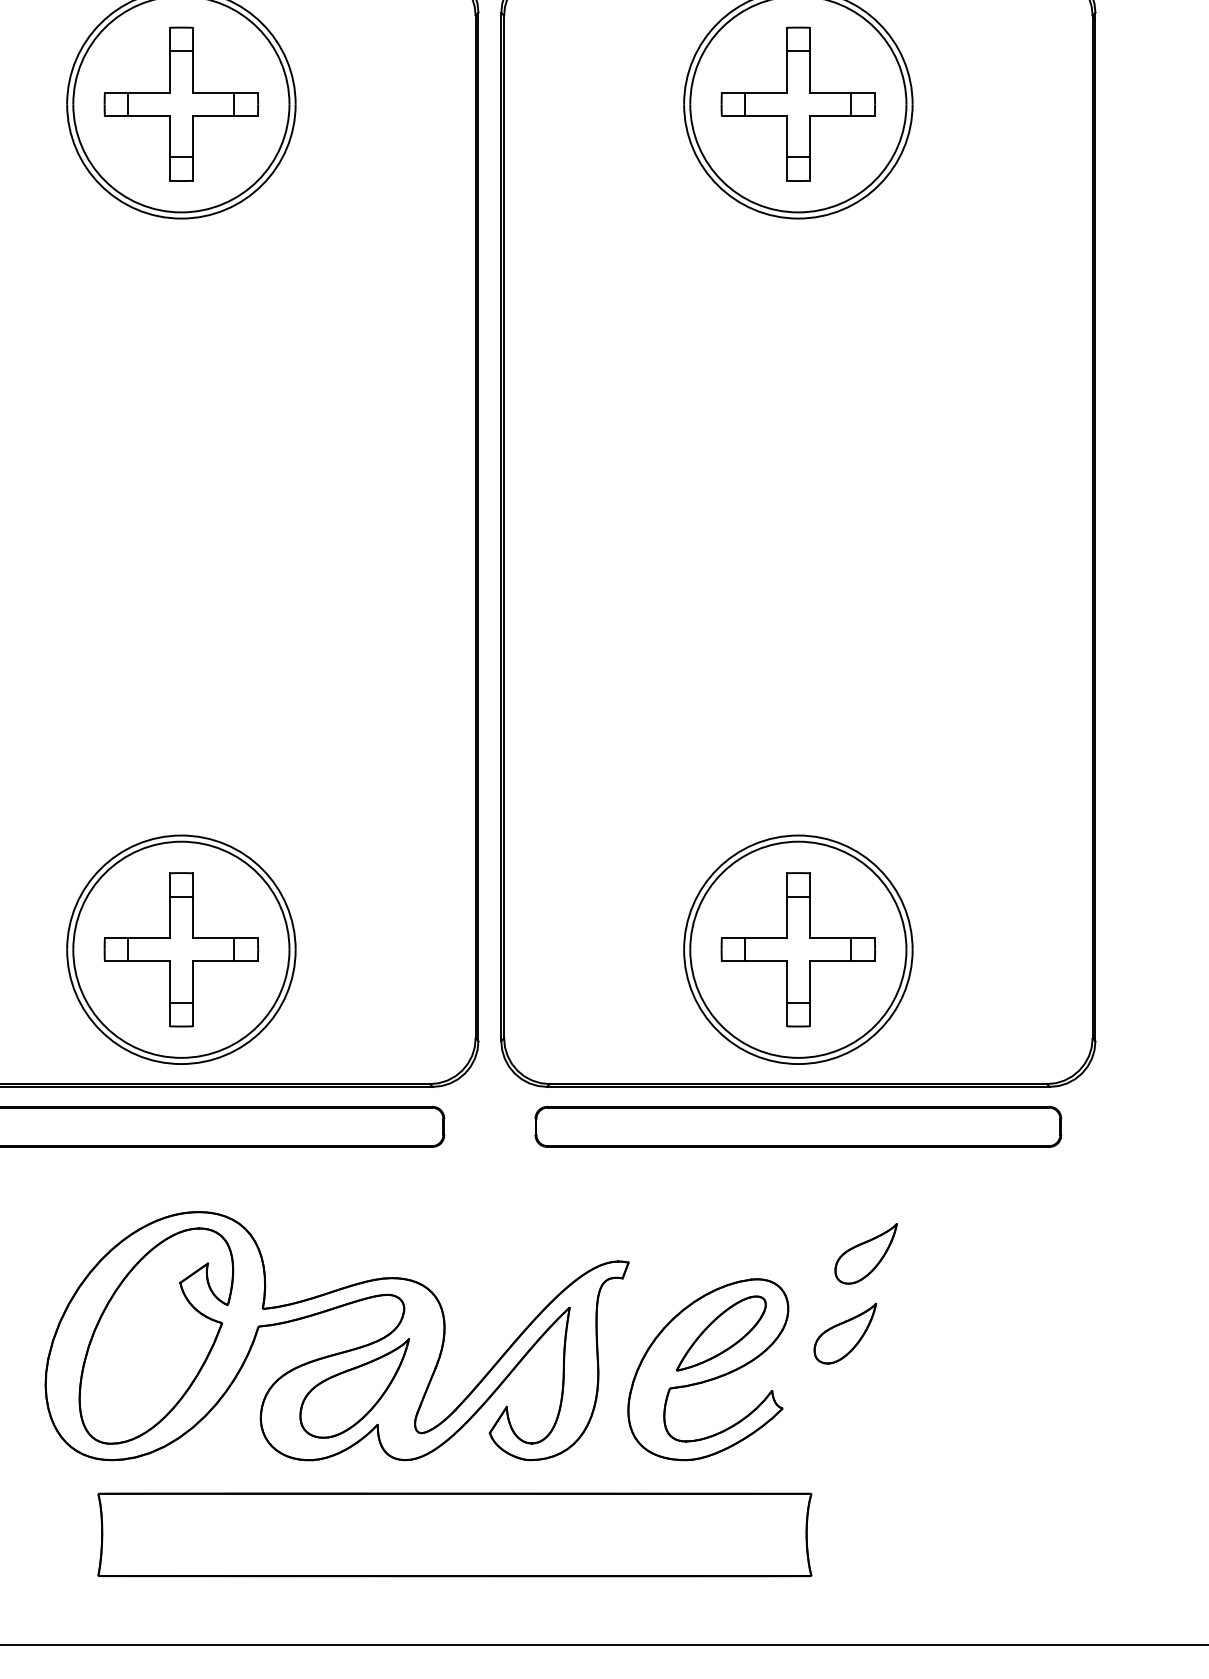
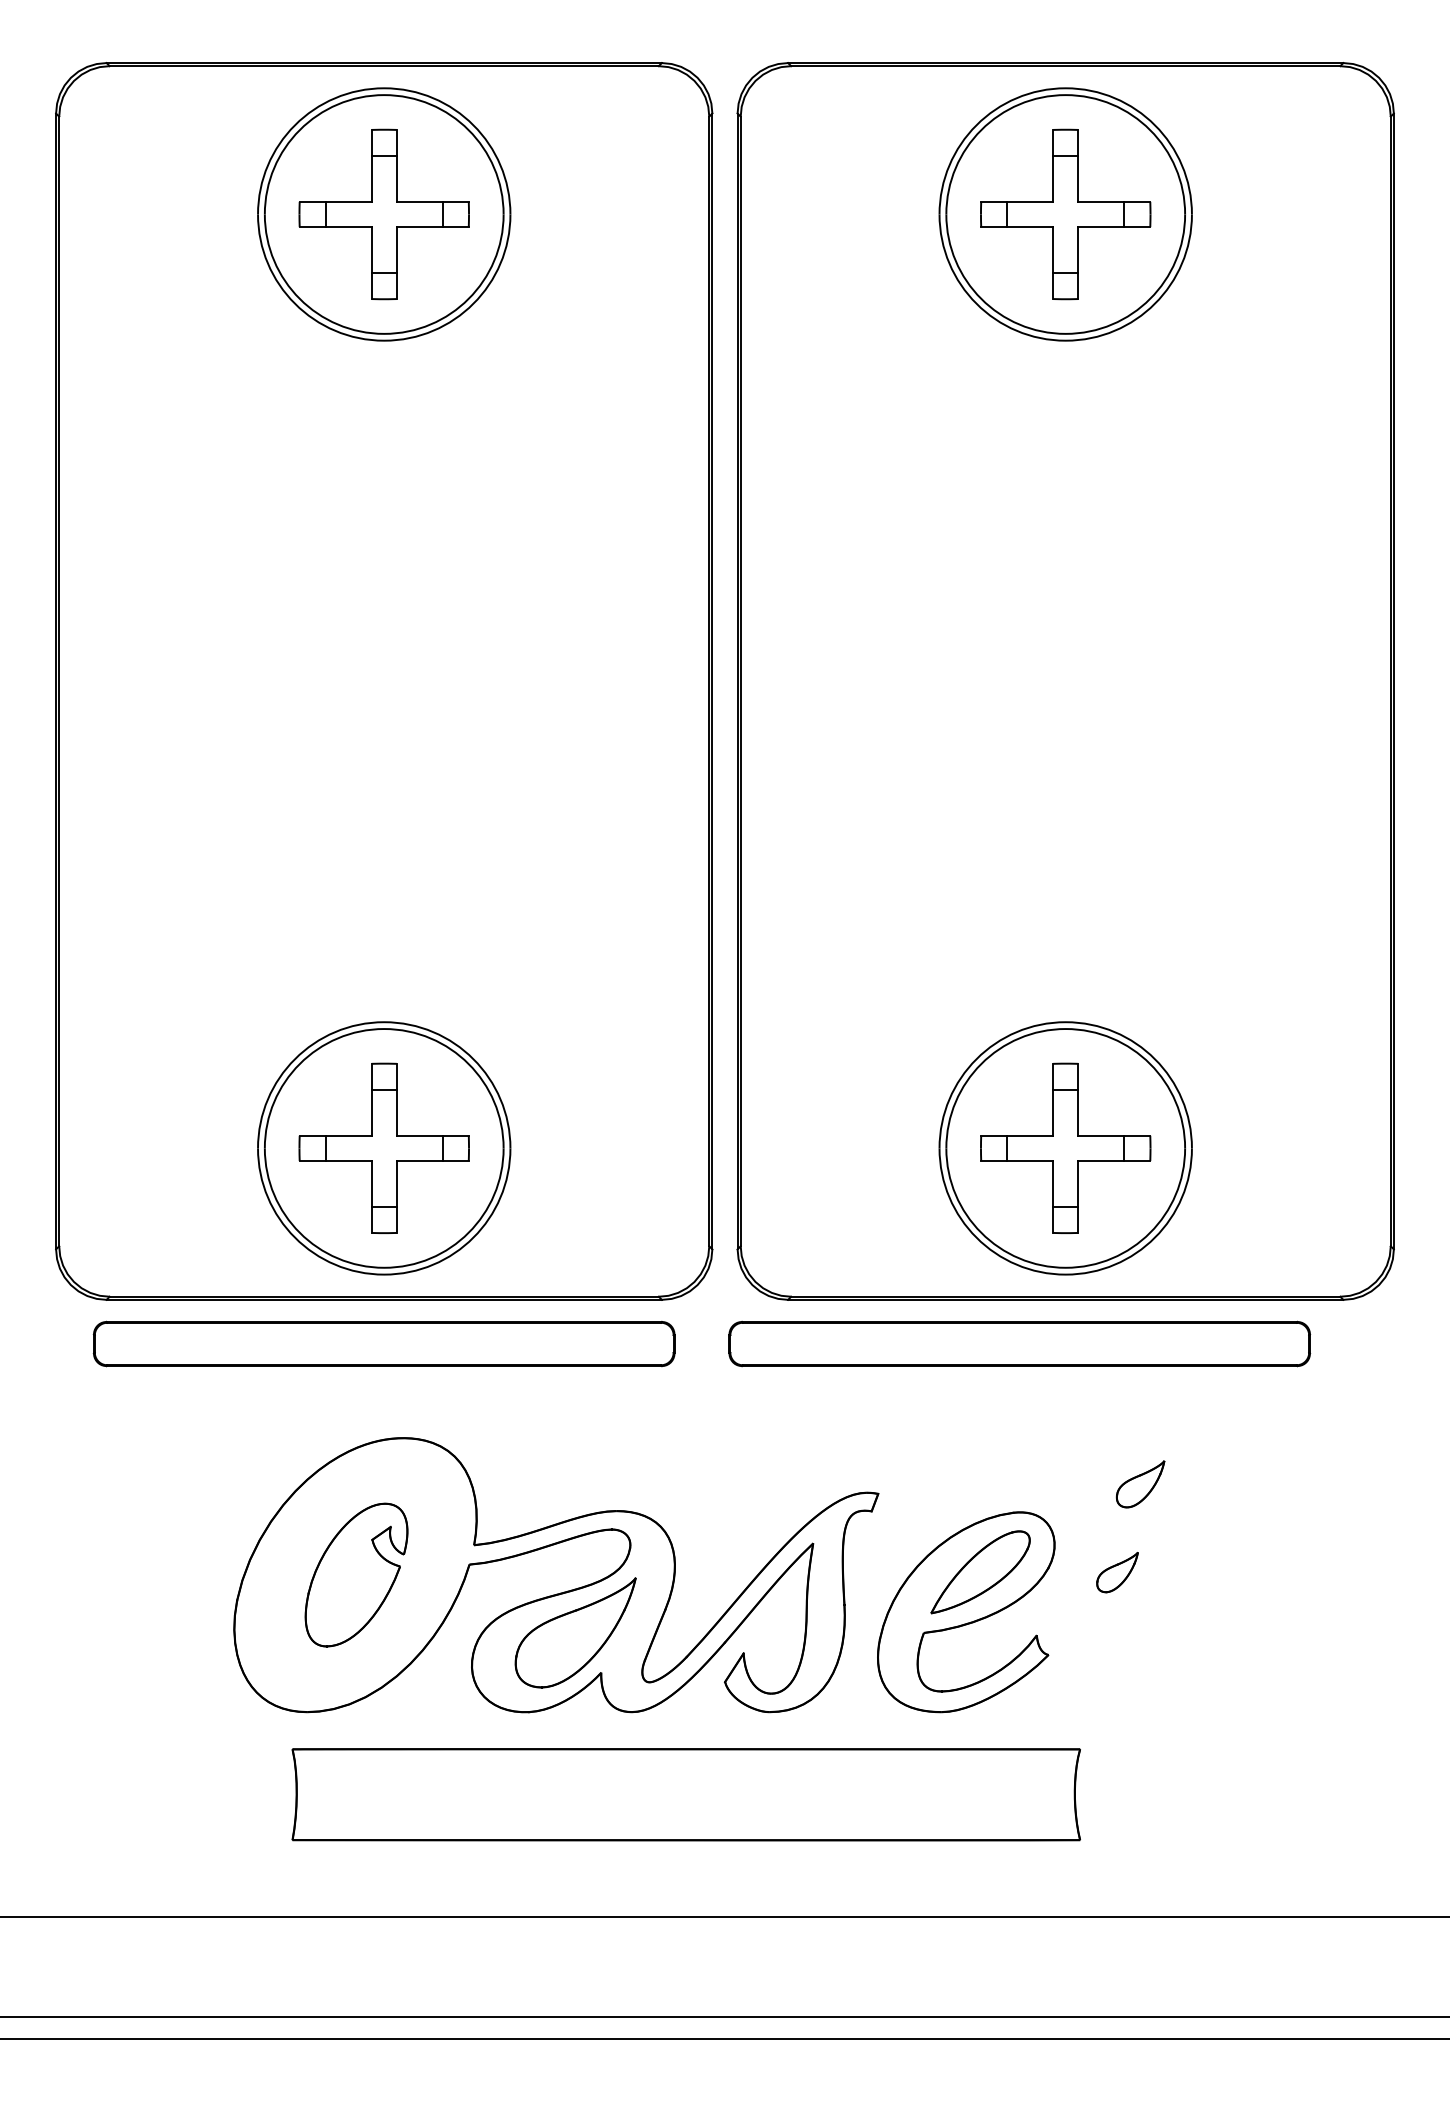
part: (798, 1126) -> (1019, 1343), moved
part: (866, 1254) -> (1140, 1484), size x0.7
part: (845, 1333) -> (1117, 1572), size x0.6
part: (156, 1335) -> (356, 1574), size x0.6

